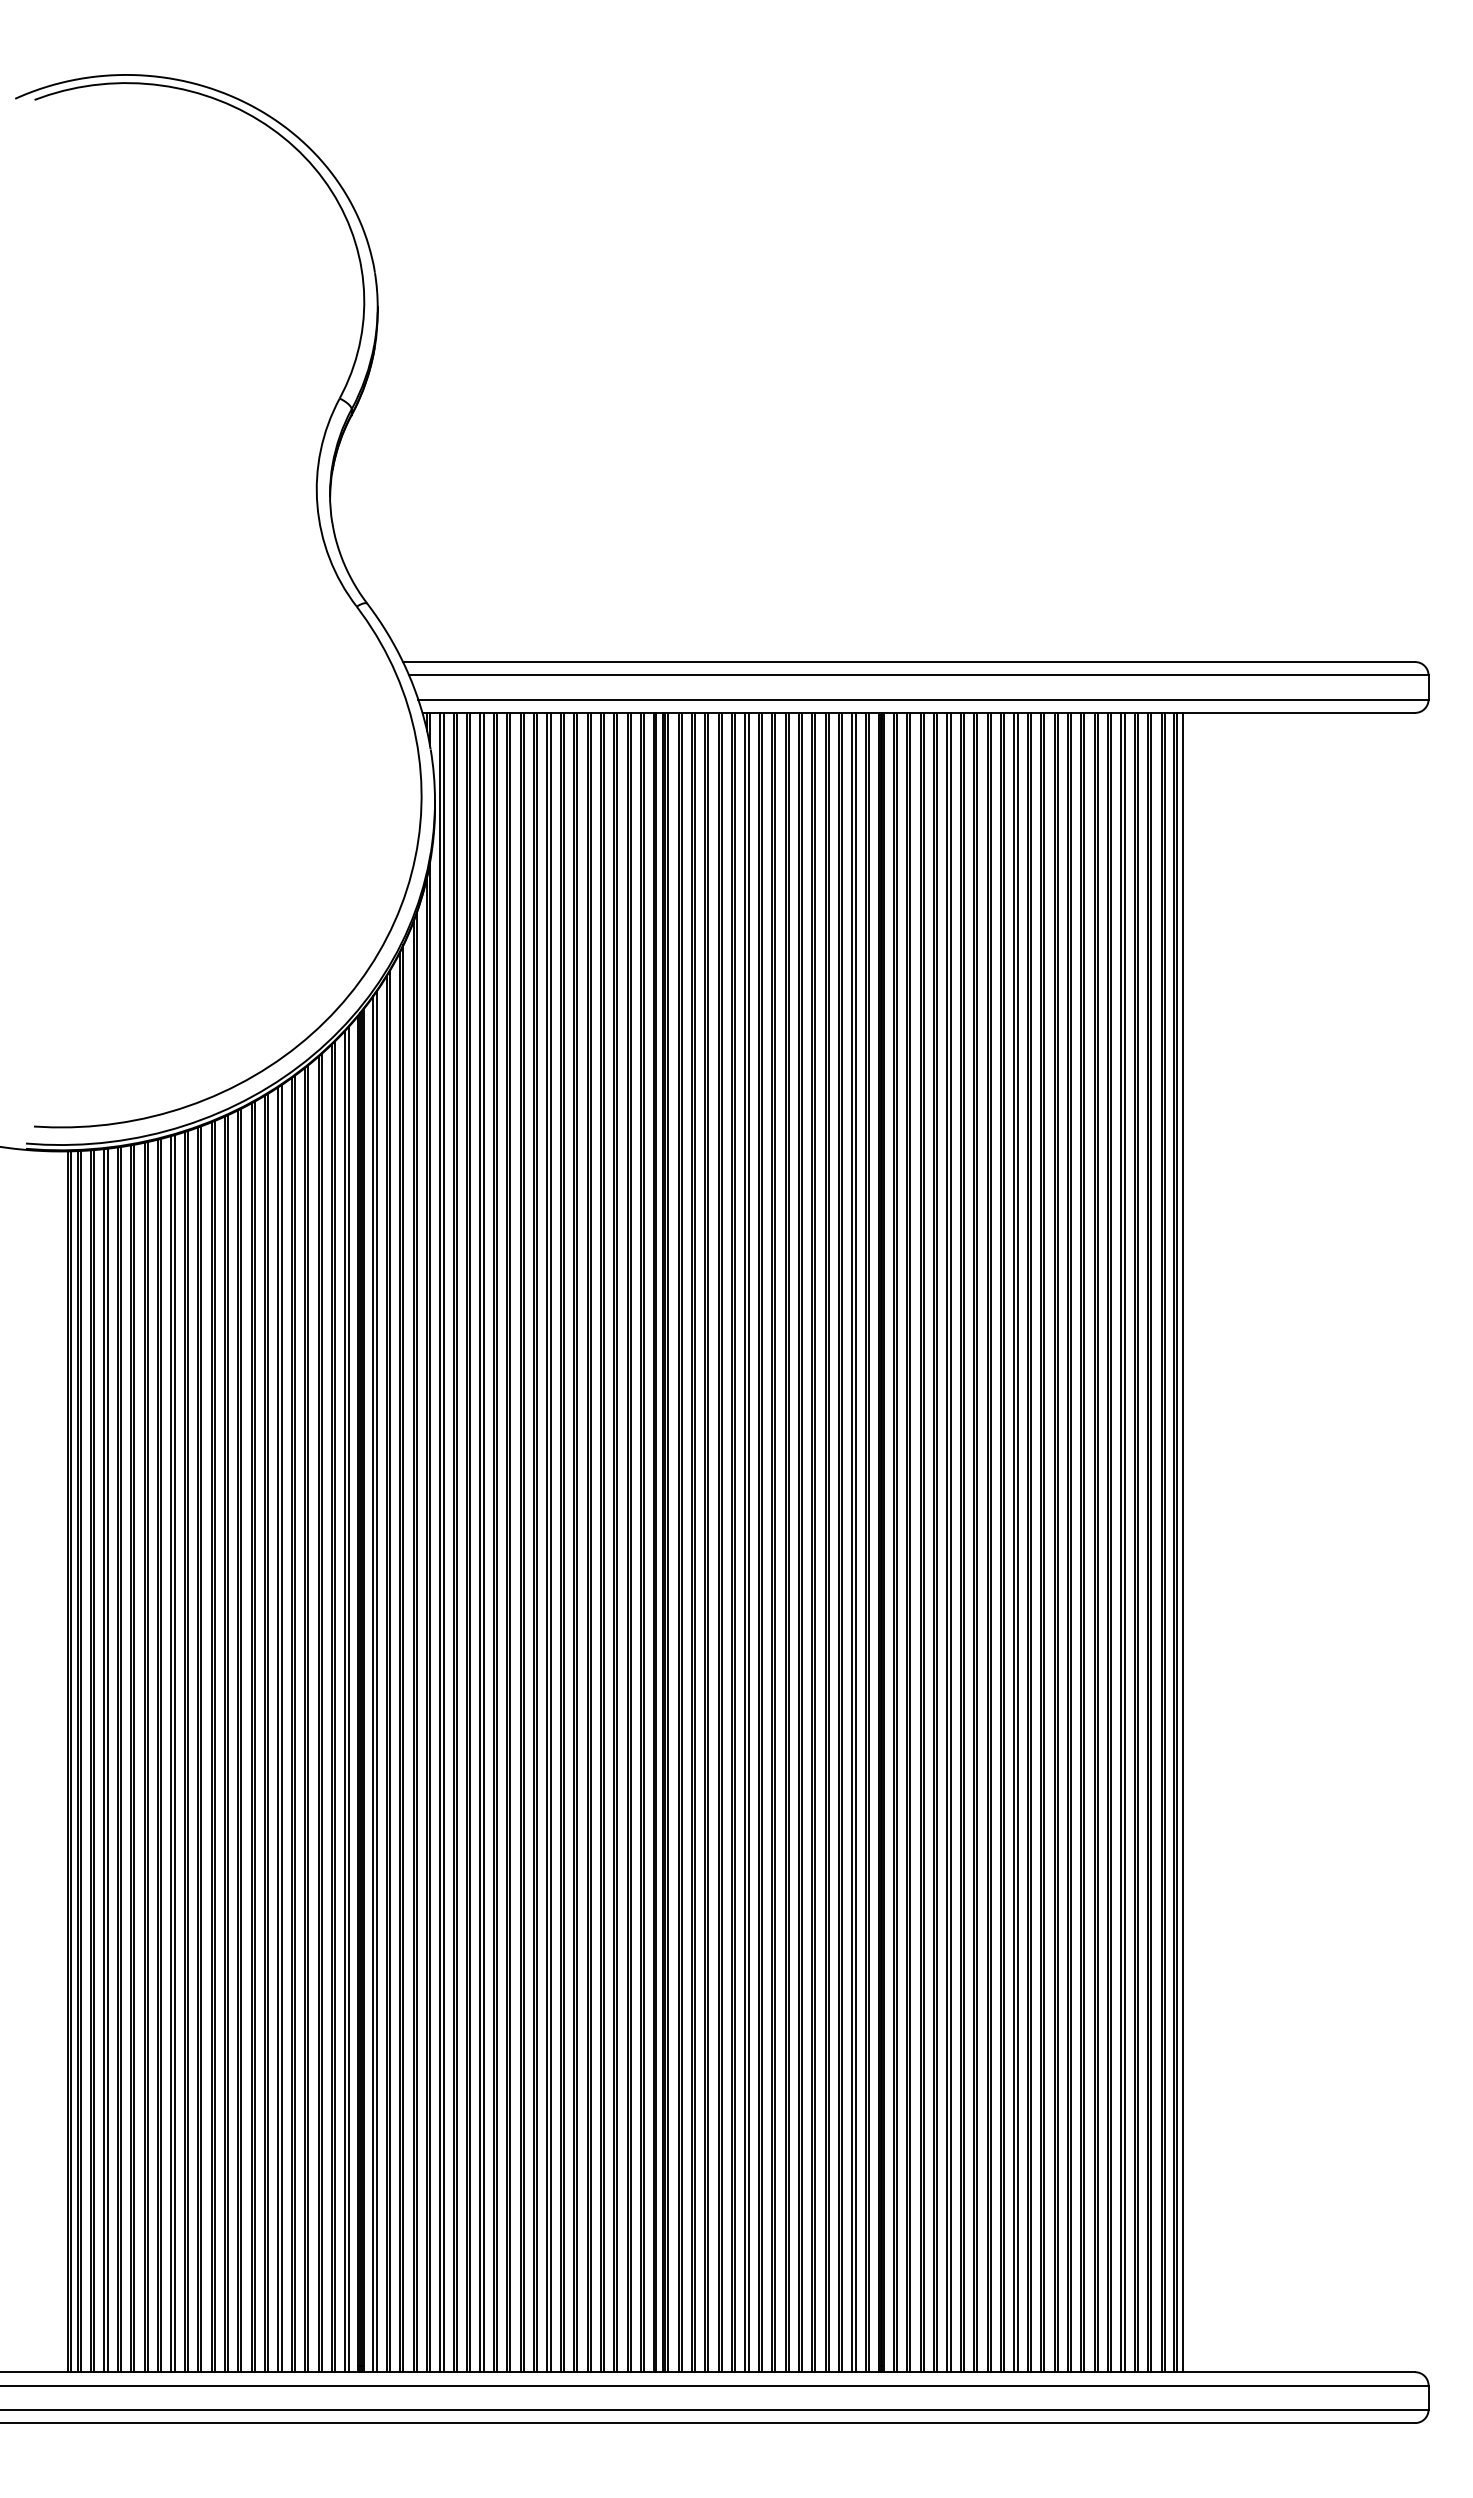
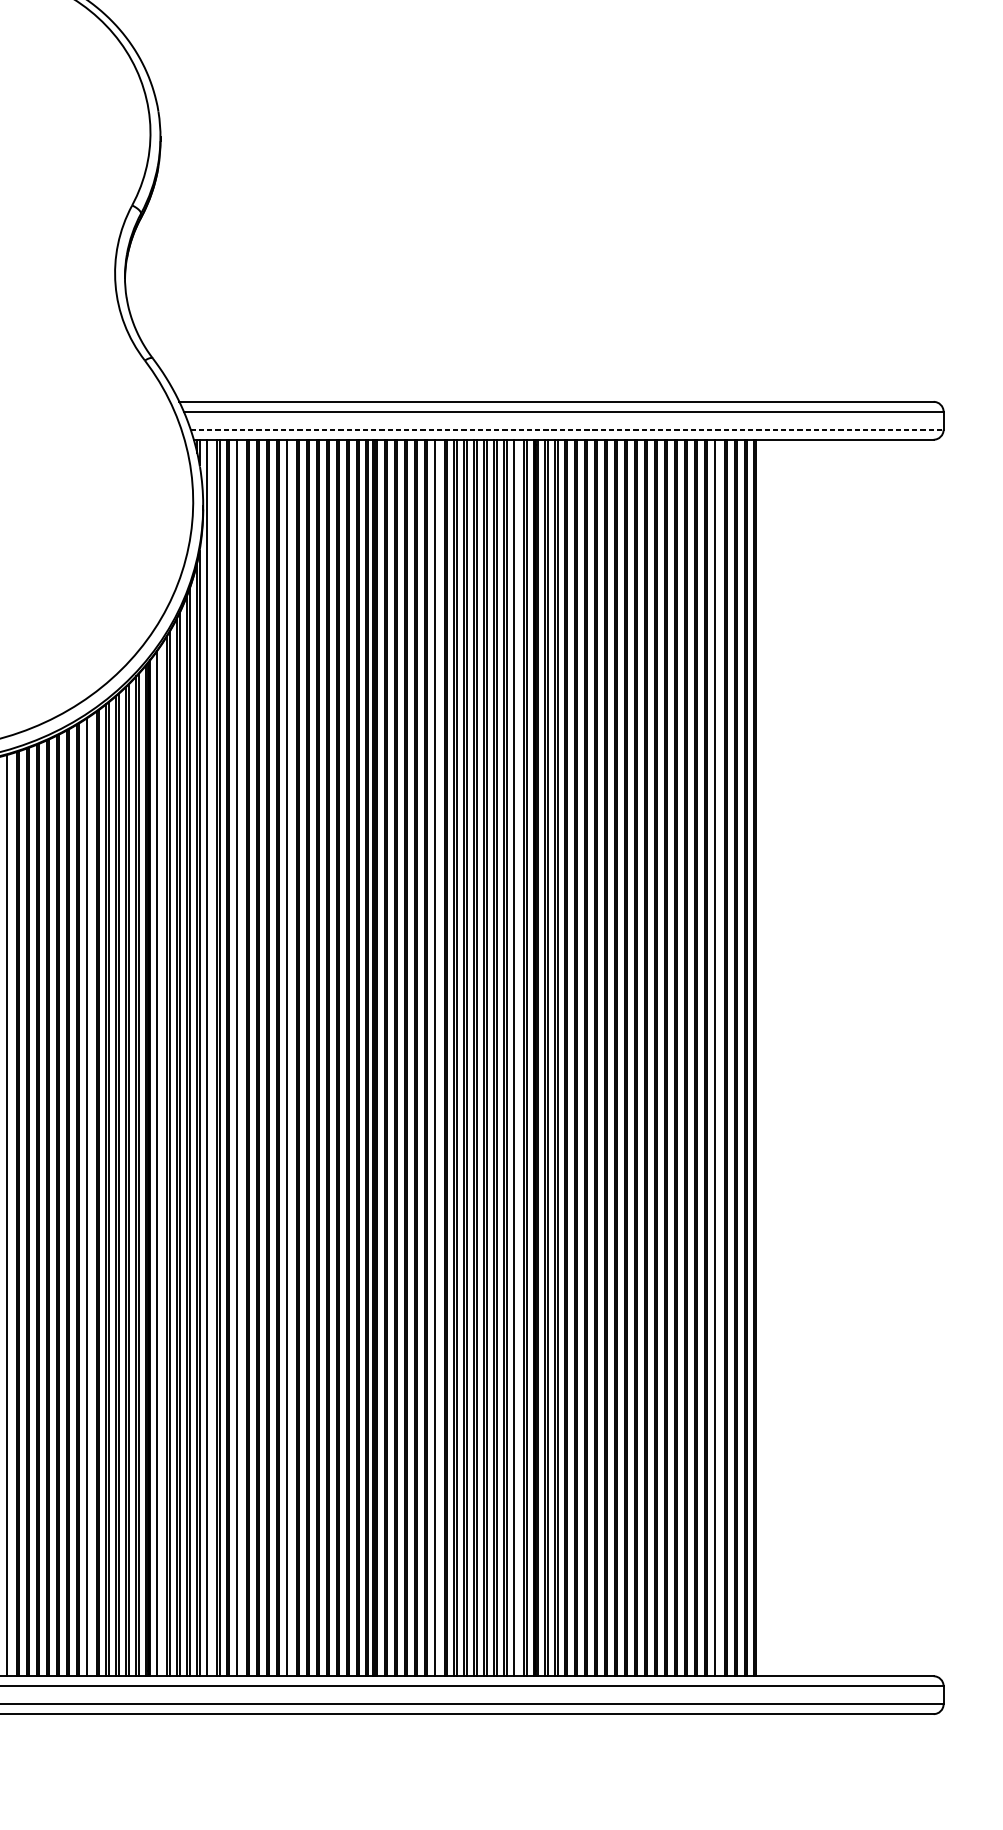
line: (923, 699) -> (567, 429), solid -> dashed
line: (443, 1542) -> (209, 1057), removed
line: (483, 1542) -> (239, 1057), removed
line: (550, 1542) -> (289, 1057), removed
line: (748, 1542) -> (436, 1057), removed
line: (855, 1542) -> (516, 1057), removed
line: (1124, 1542) -> (717, 1057), removed
line: (1183, 1542) -> (760, 1057), removed
line: (376, 1681) -> (159, 1161), removed
line: (281, 1728) -> (88, 1196), removed
line: (174, 1753) -> (9, 1215), removed

